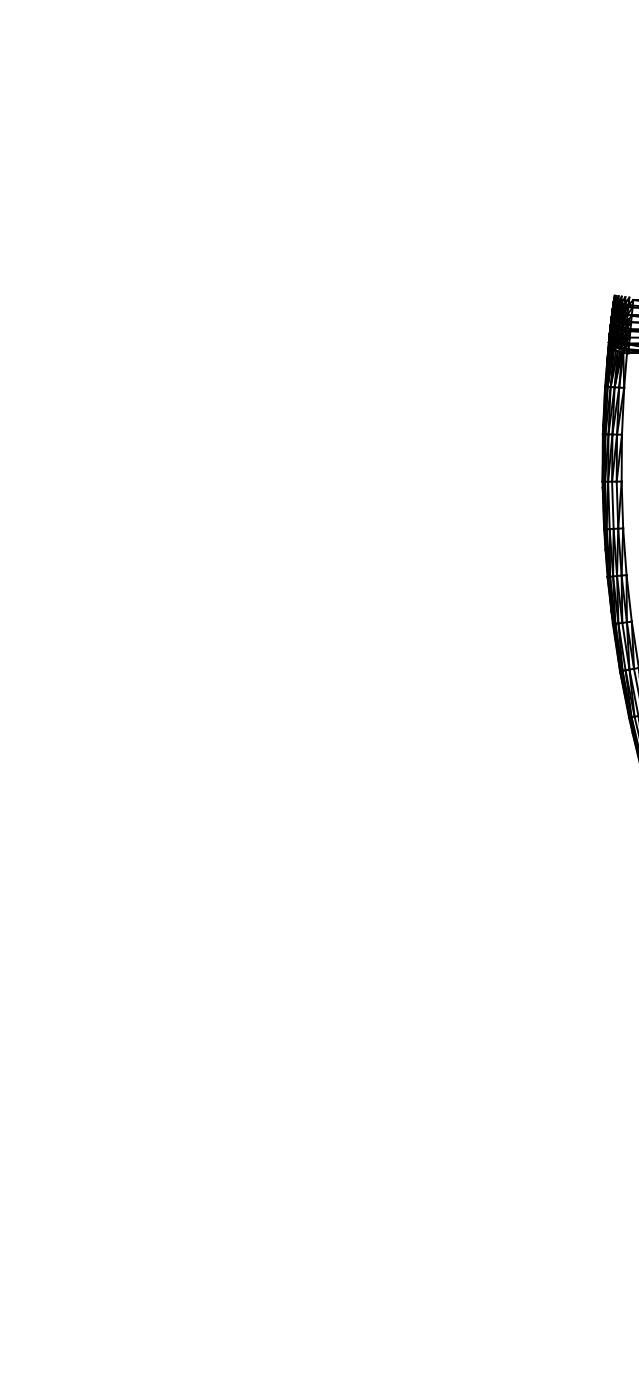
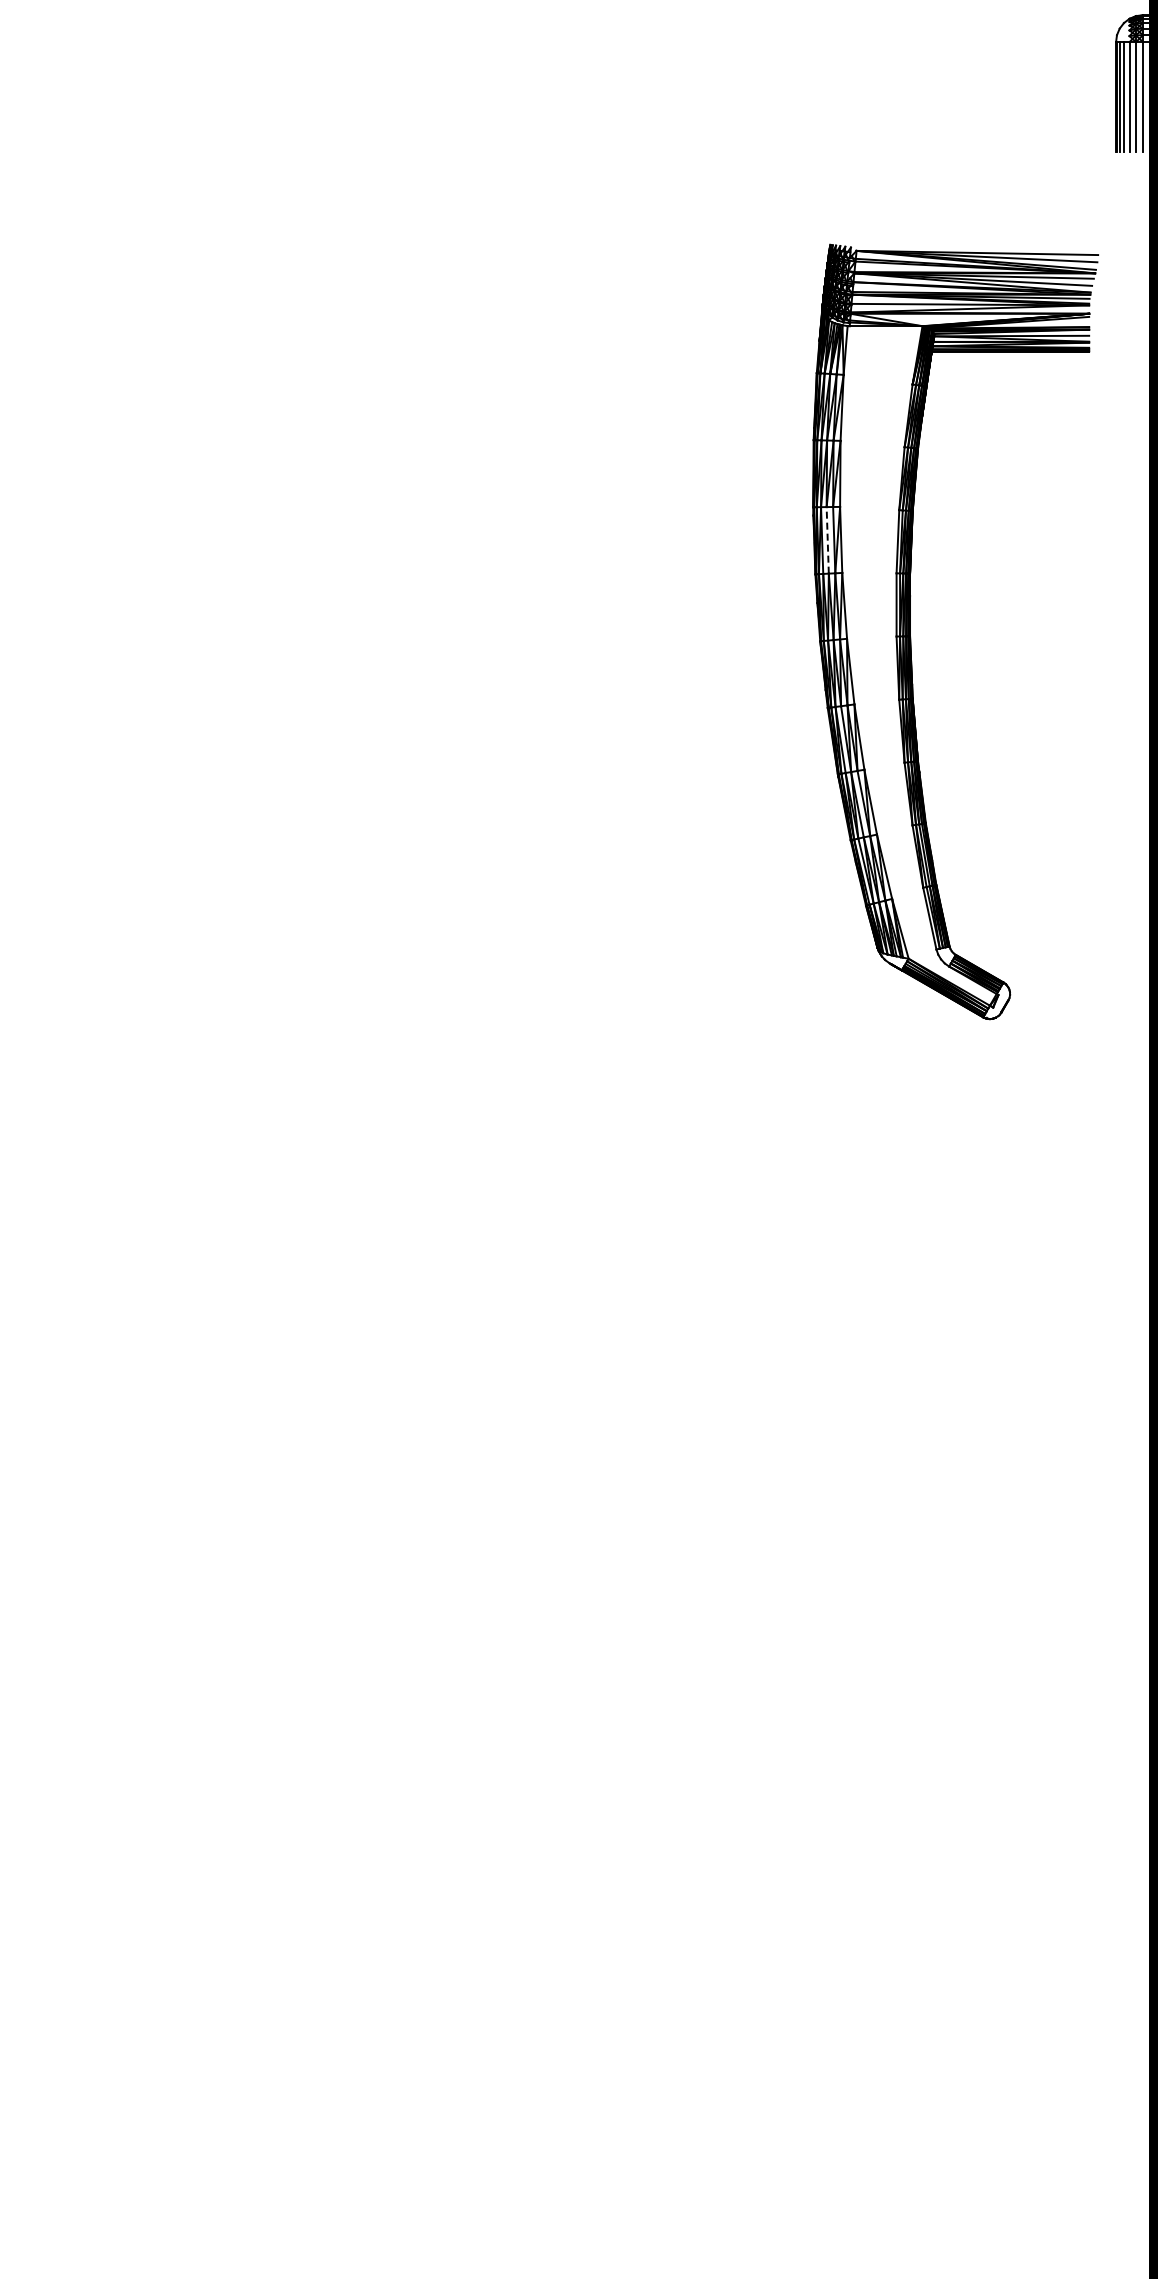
line: (612, 504) -> (827, 539), solid -> dashed

